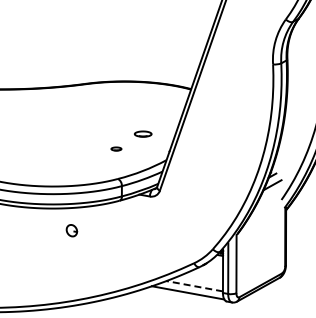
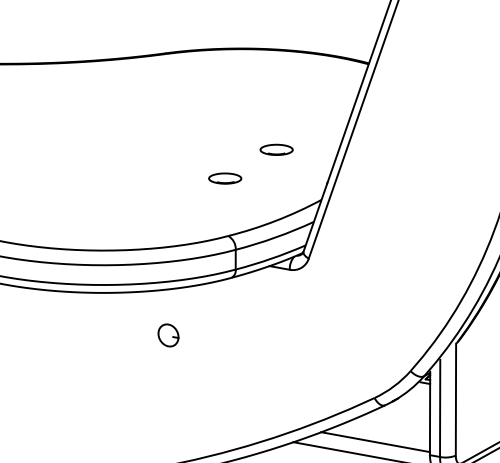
part: (116, 148) -> (225, 177), size x1.67
part: (71, 230) -> (167, 335), moved
line: (194, 286) -> (375, 442), dashed -> solid

